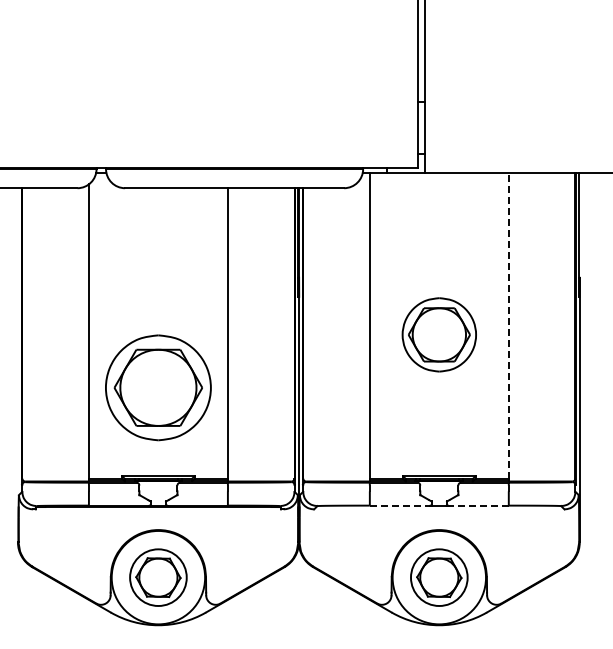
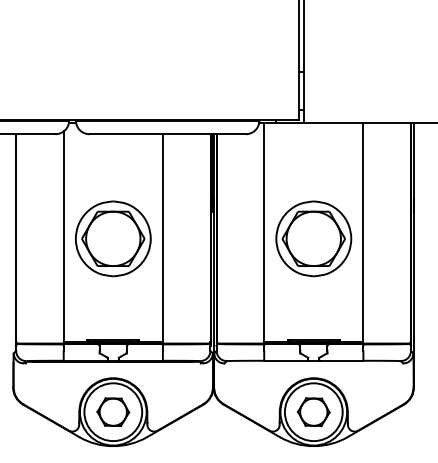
line: (508, 325) -> (363, 232), dashed -> solid
part: (439, 334) -> (313, 238), size x1.43
part: (158, 387) -> (113, 238), moved
line: (400, 505) -> (286, 360), dashed -> solid
line: (477, 505) -> (341, 360), dashed -> solid
circle: (157, 577) -> (112, 412), size x1.43
circle: (438, 577) -> (313, 412), size x1.43

